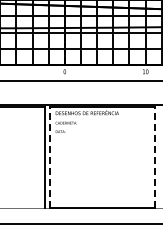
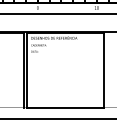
line: (50, 157) -> (27, 70), dashed -> solid
line: (155, 157) -> (103, 70), dashed -> solid

